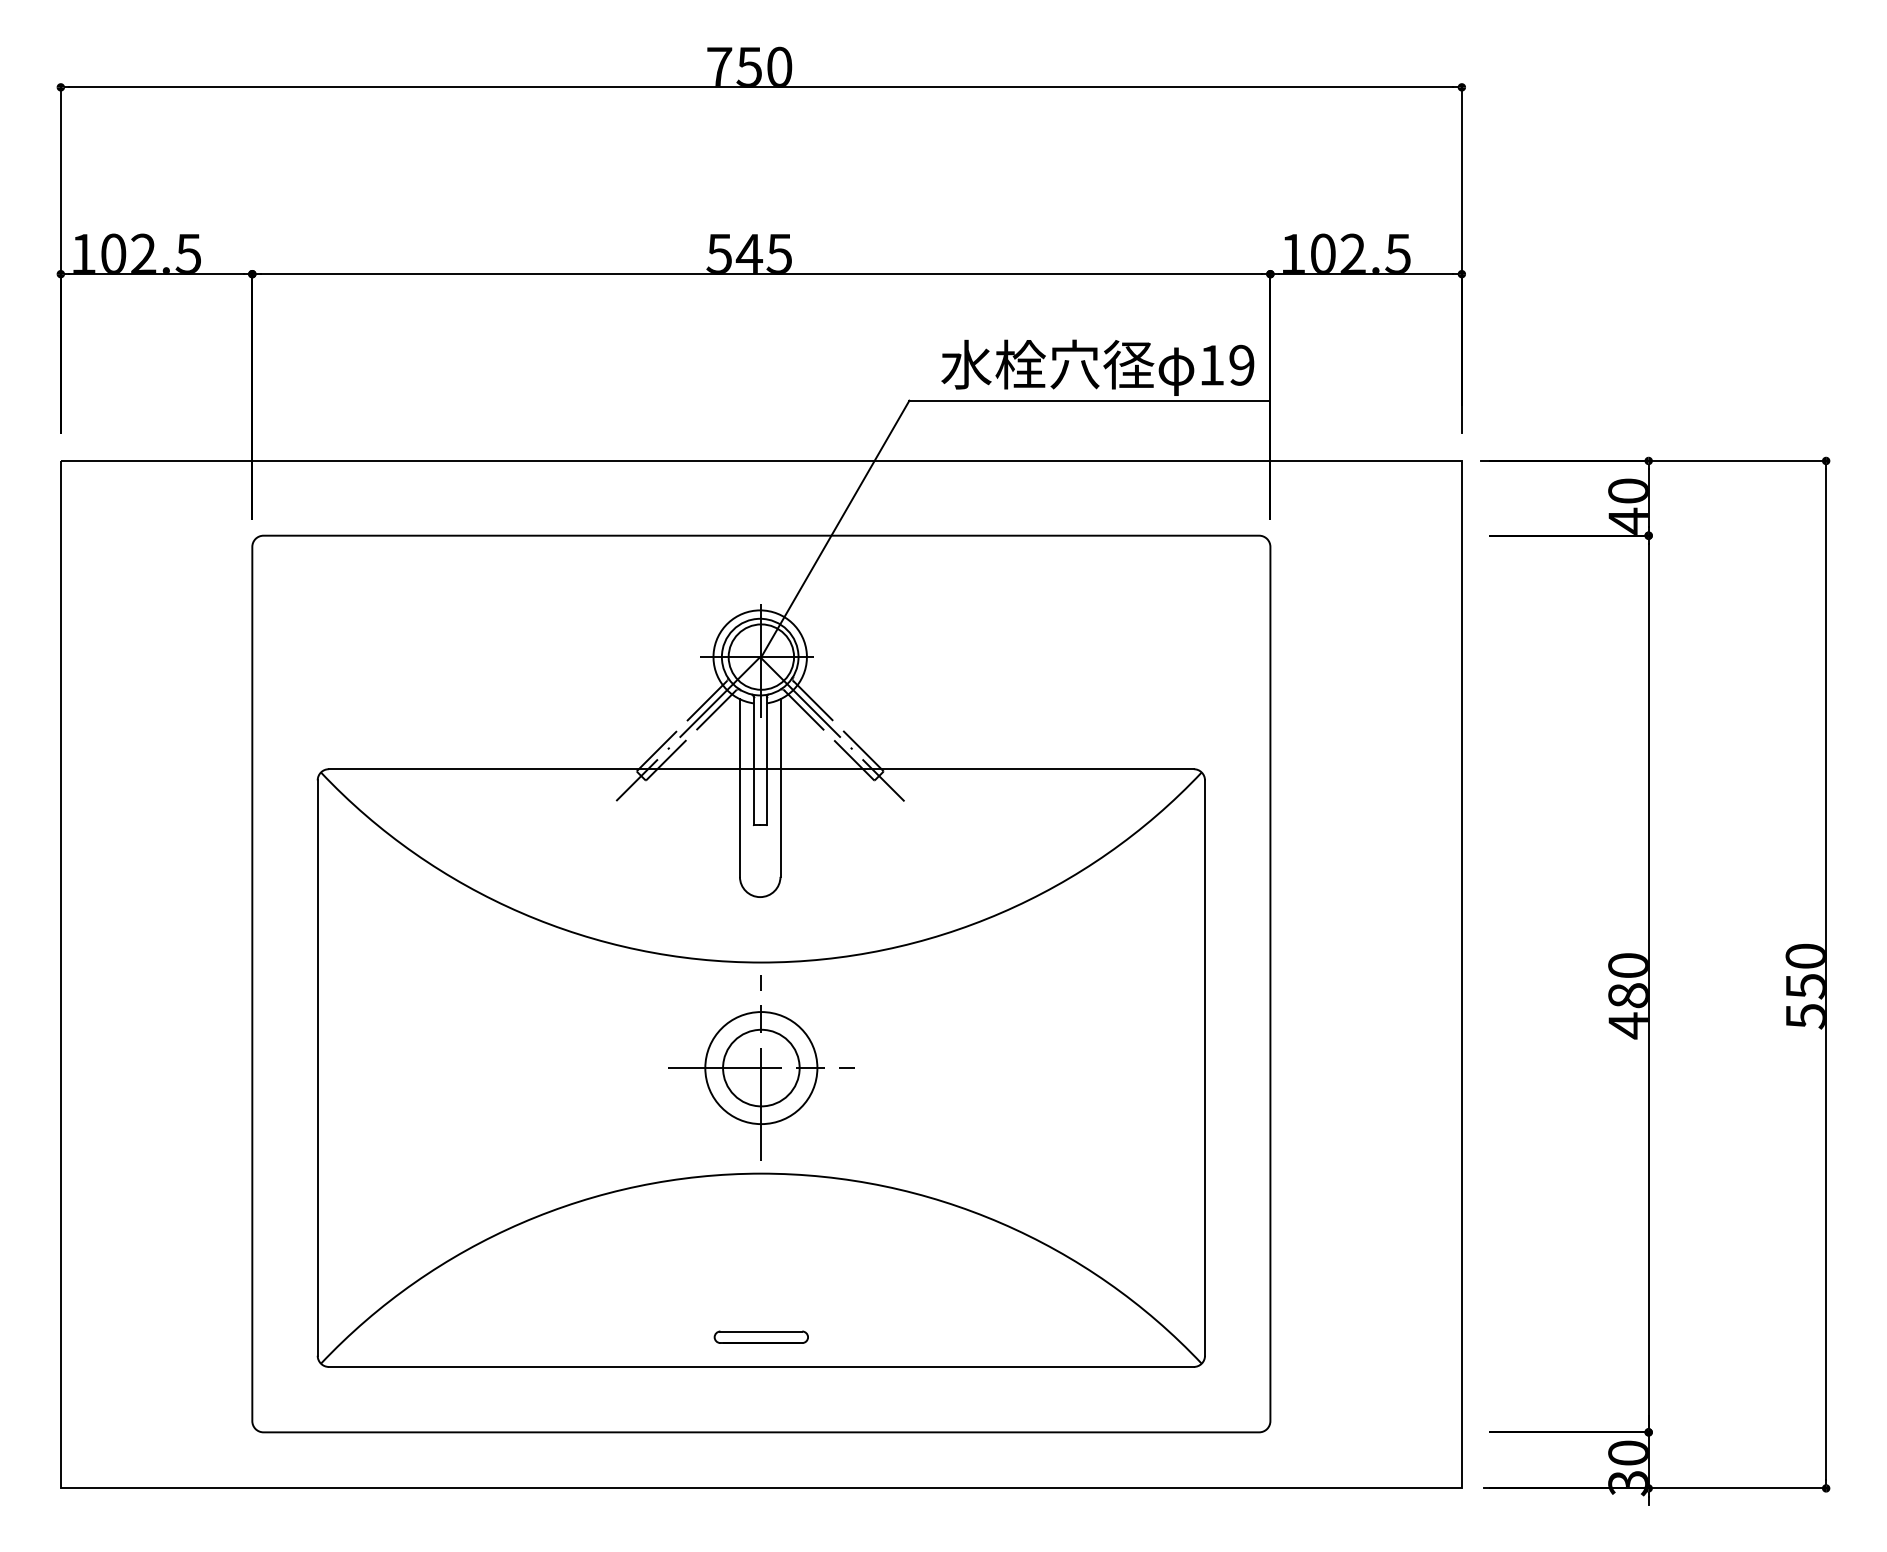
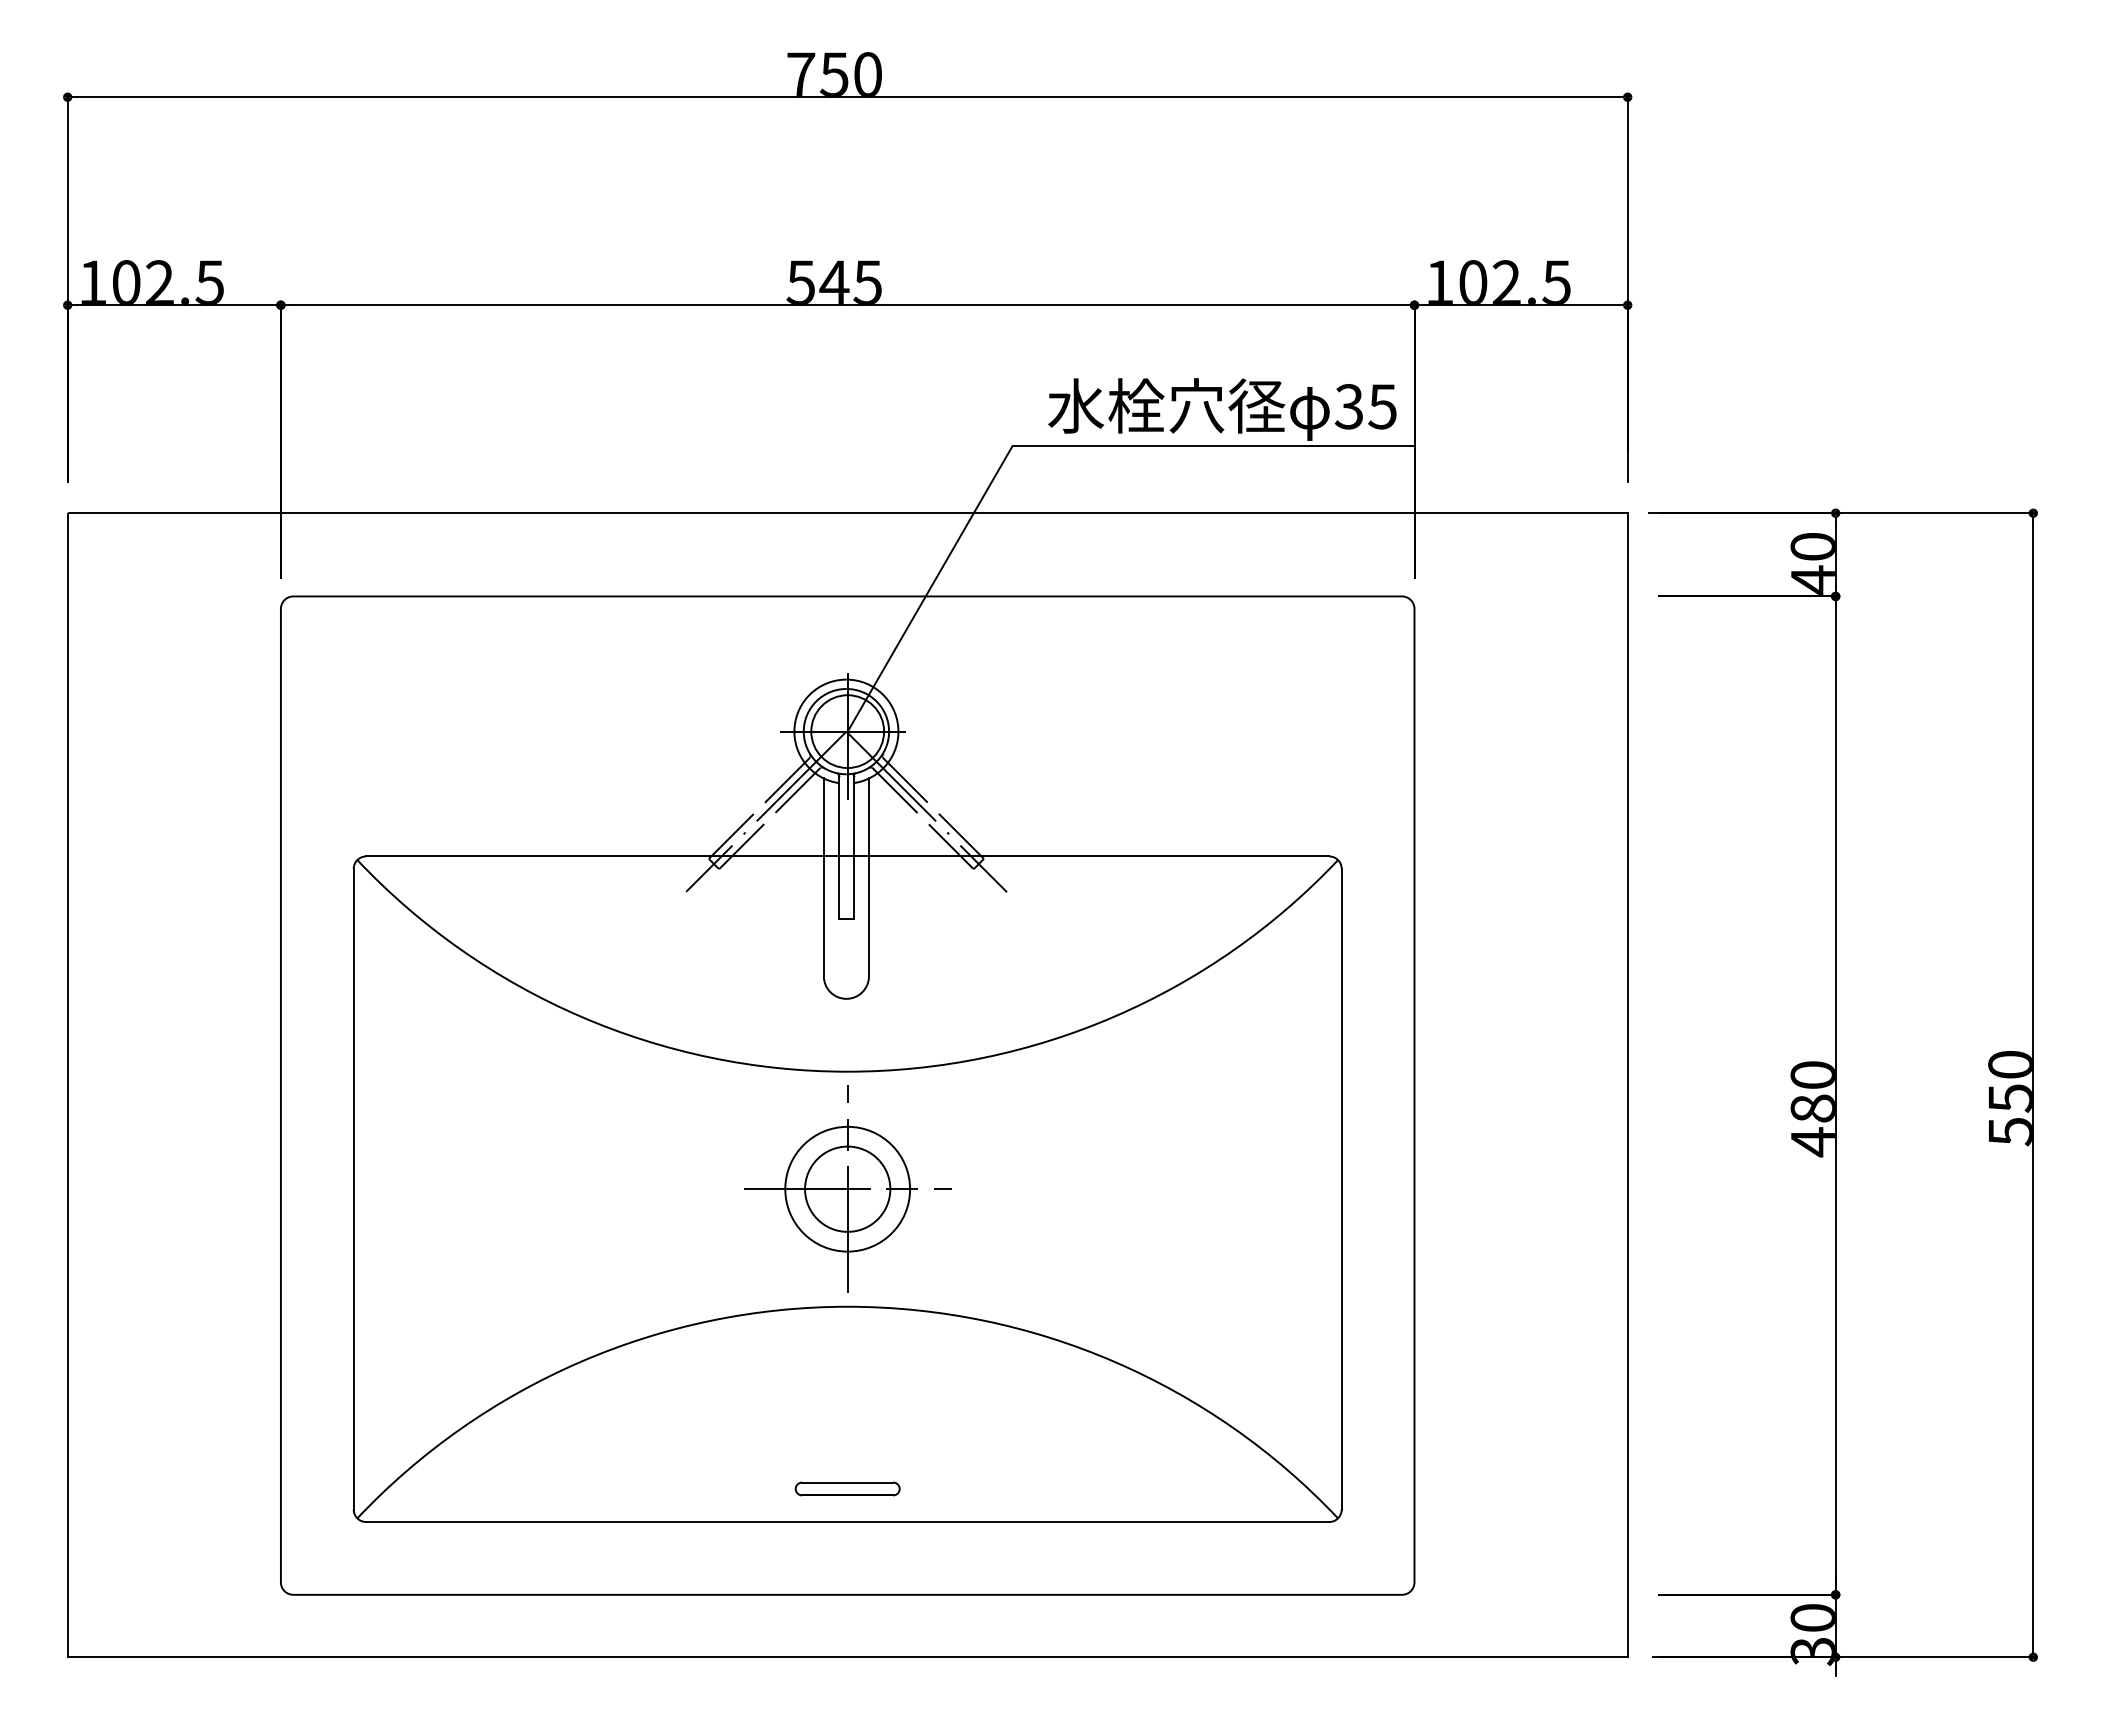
text: (1226, 365) -> (1365, 406), 19 -> 35

